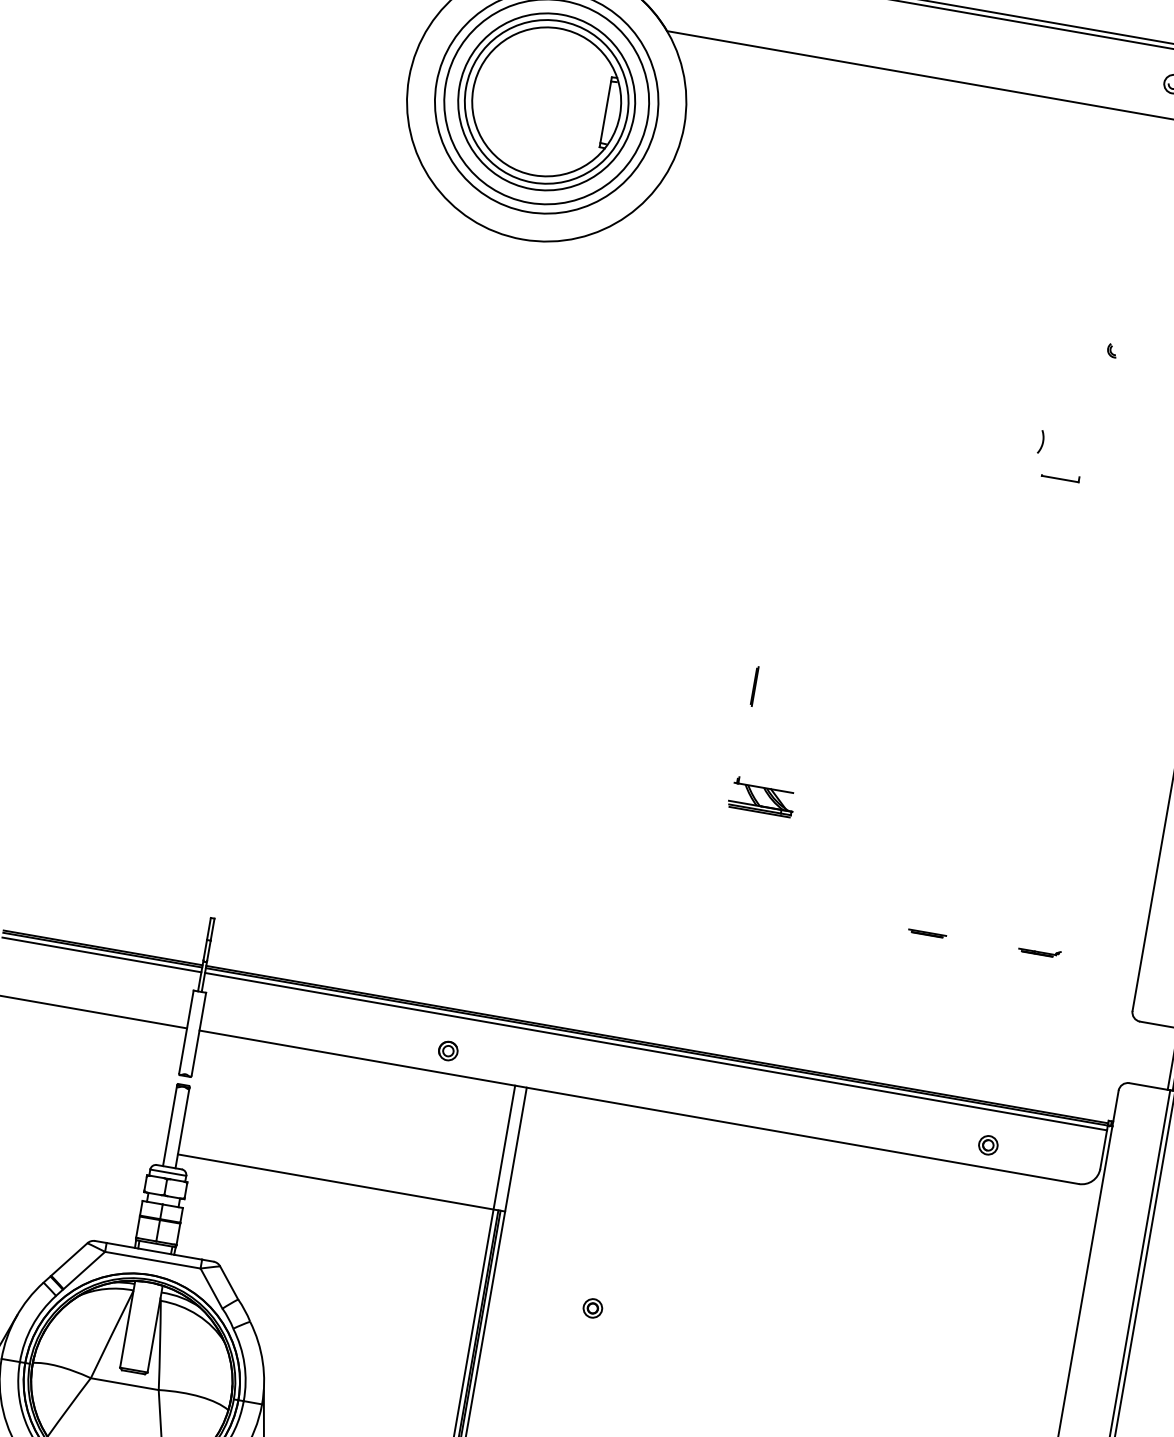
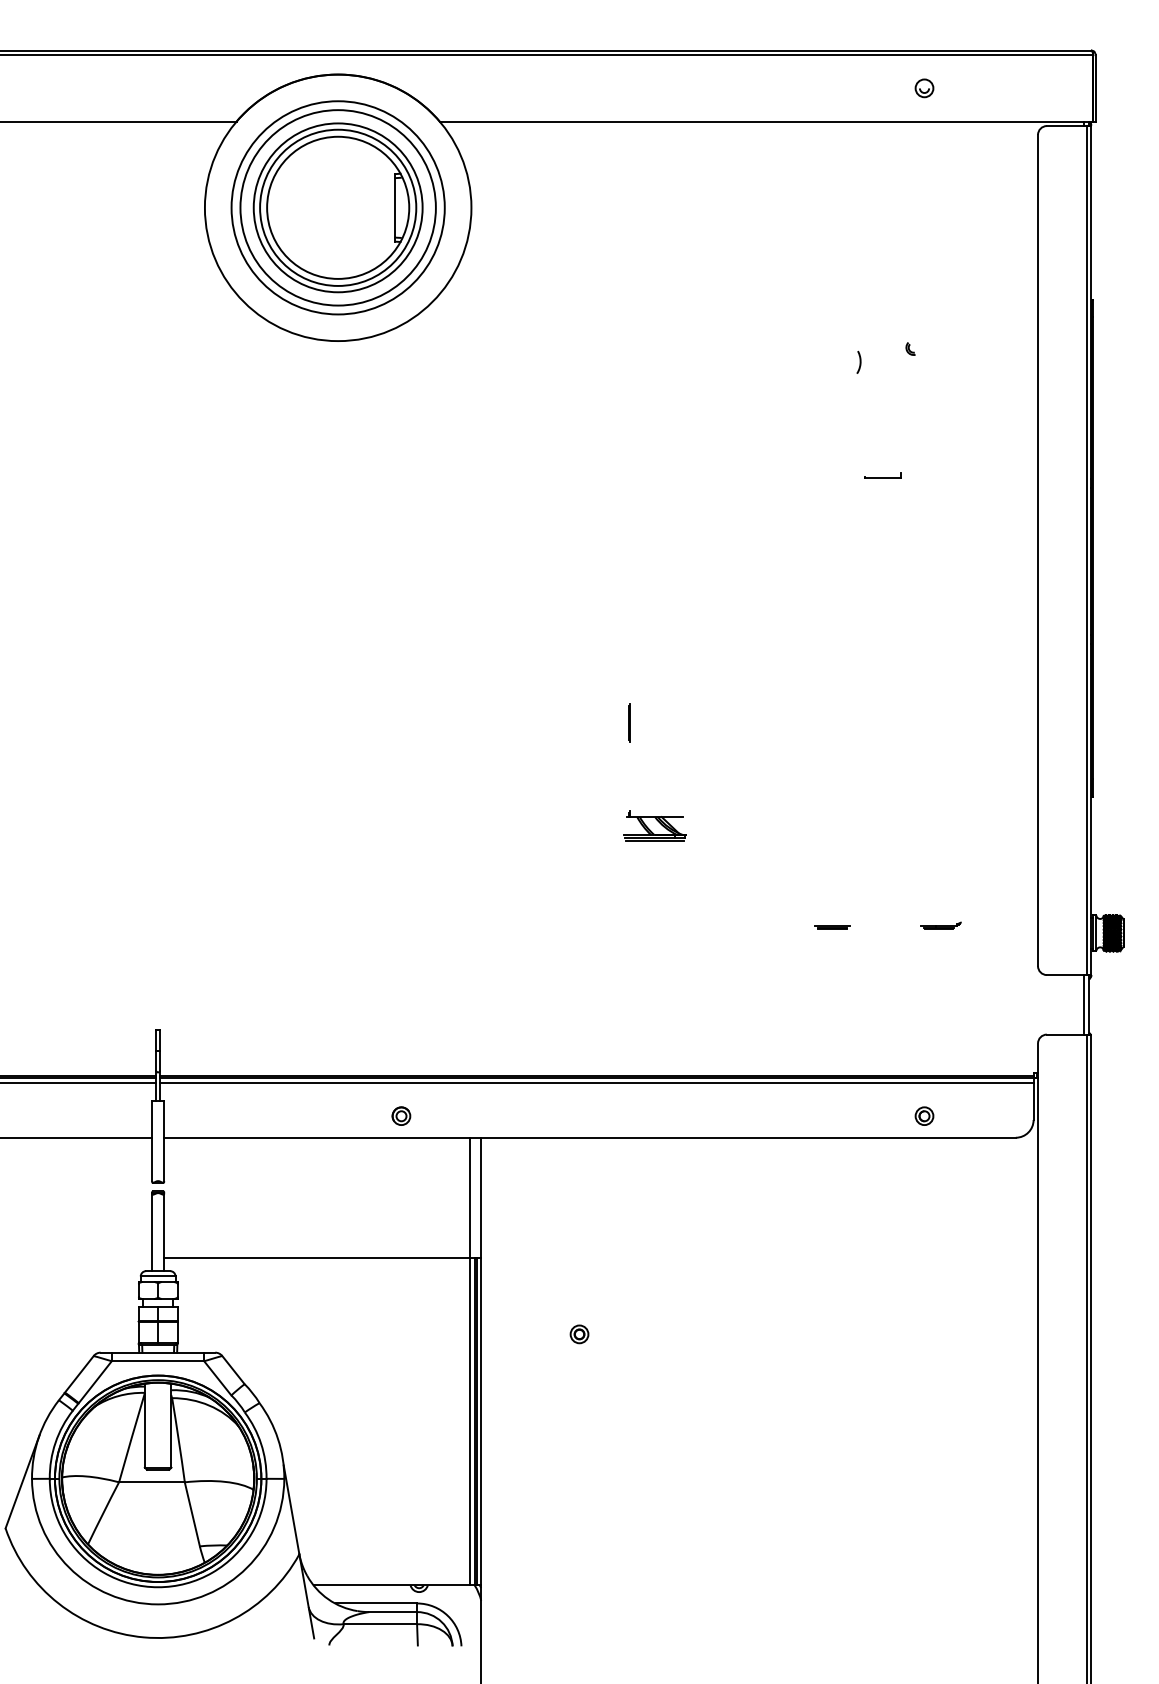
part: (1041, 440) -> (858, 361), moved

